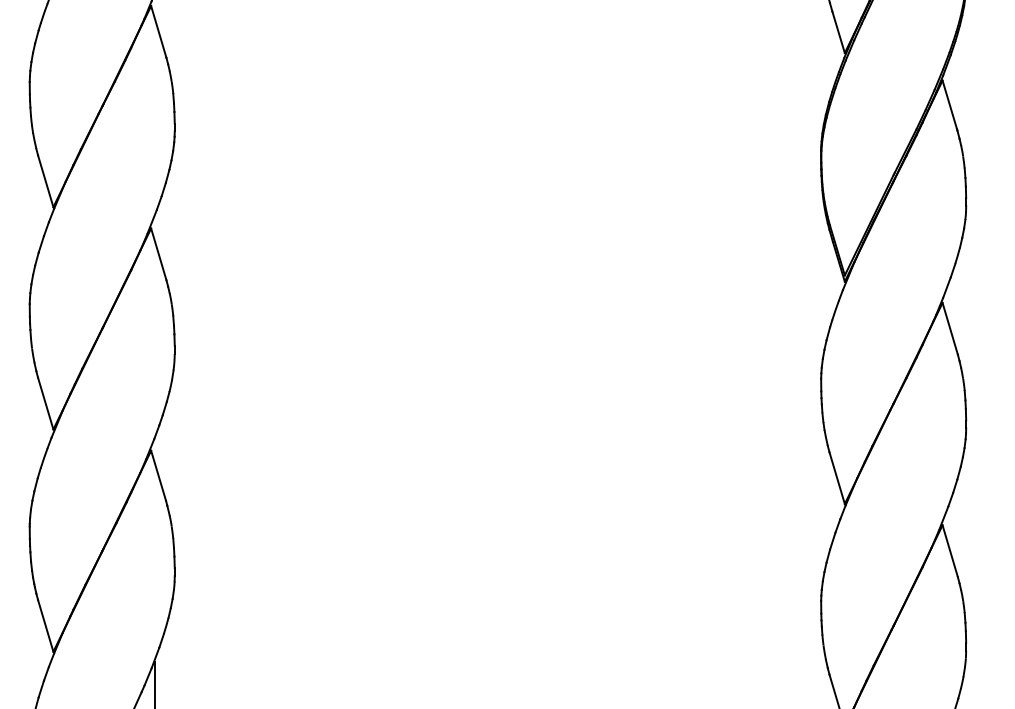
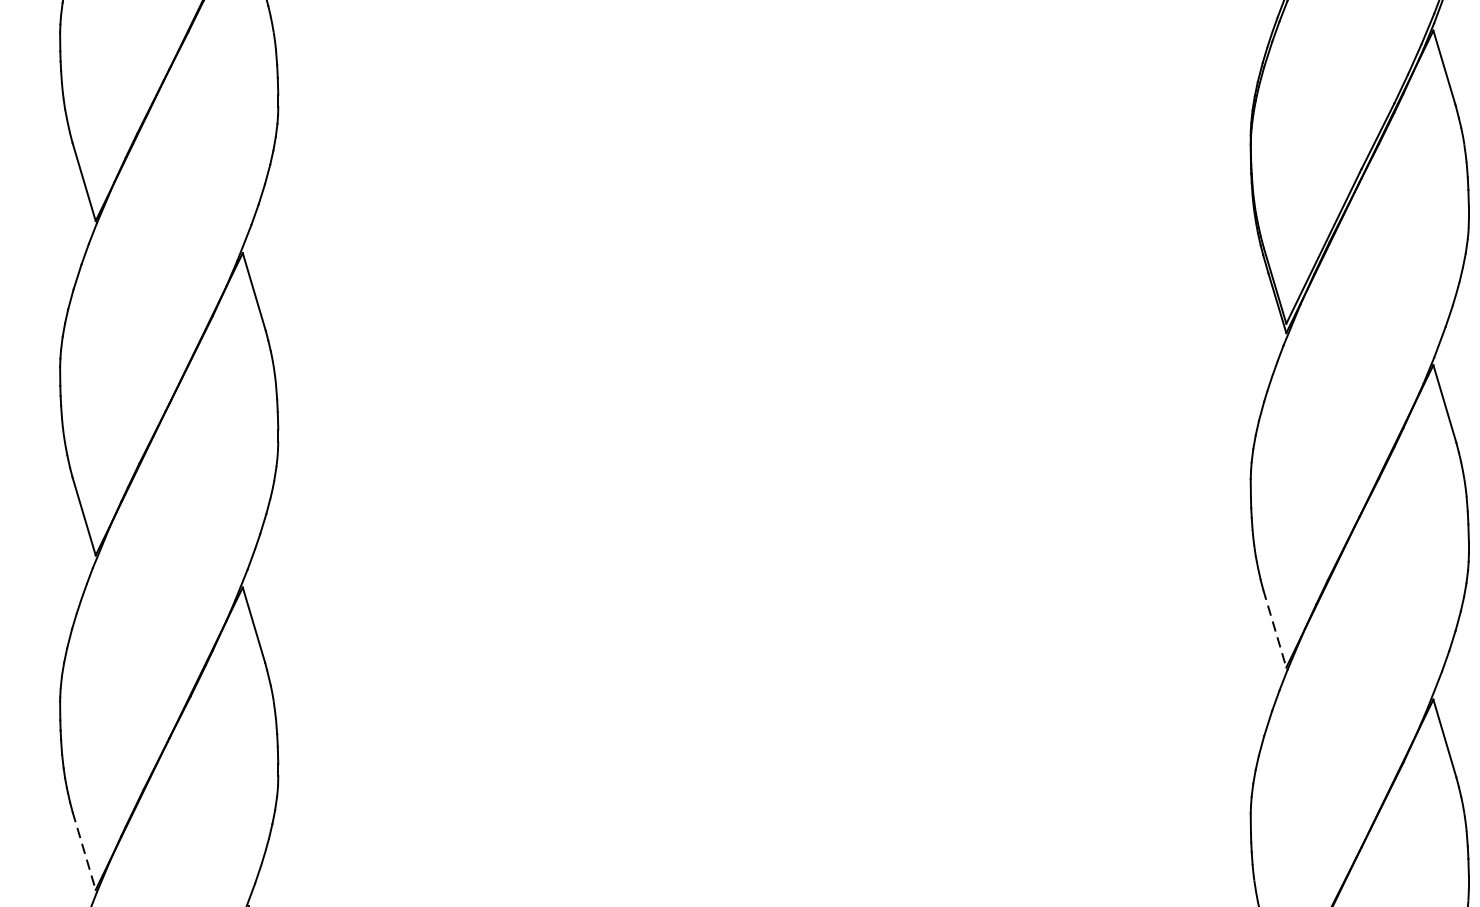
line: (837, 478) -> (1275, 629), solid -> dashed
line: (45, 625) -> (83, 850), solid -> dashed

